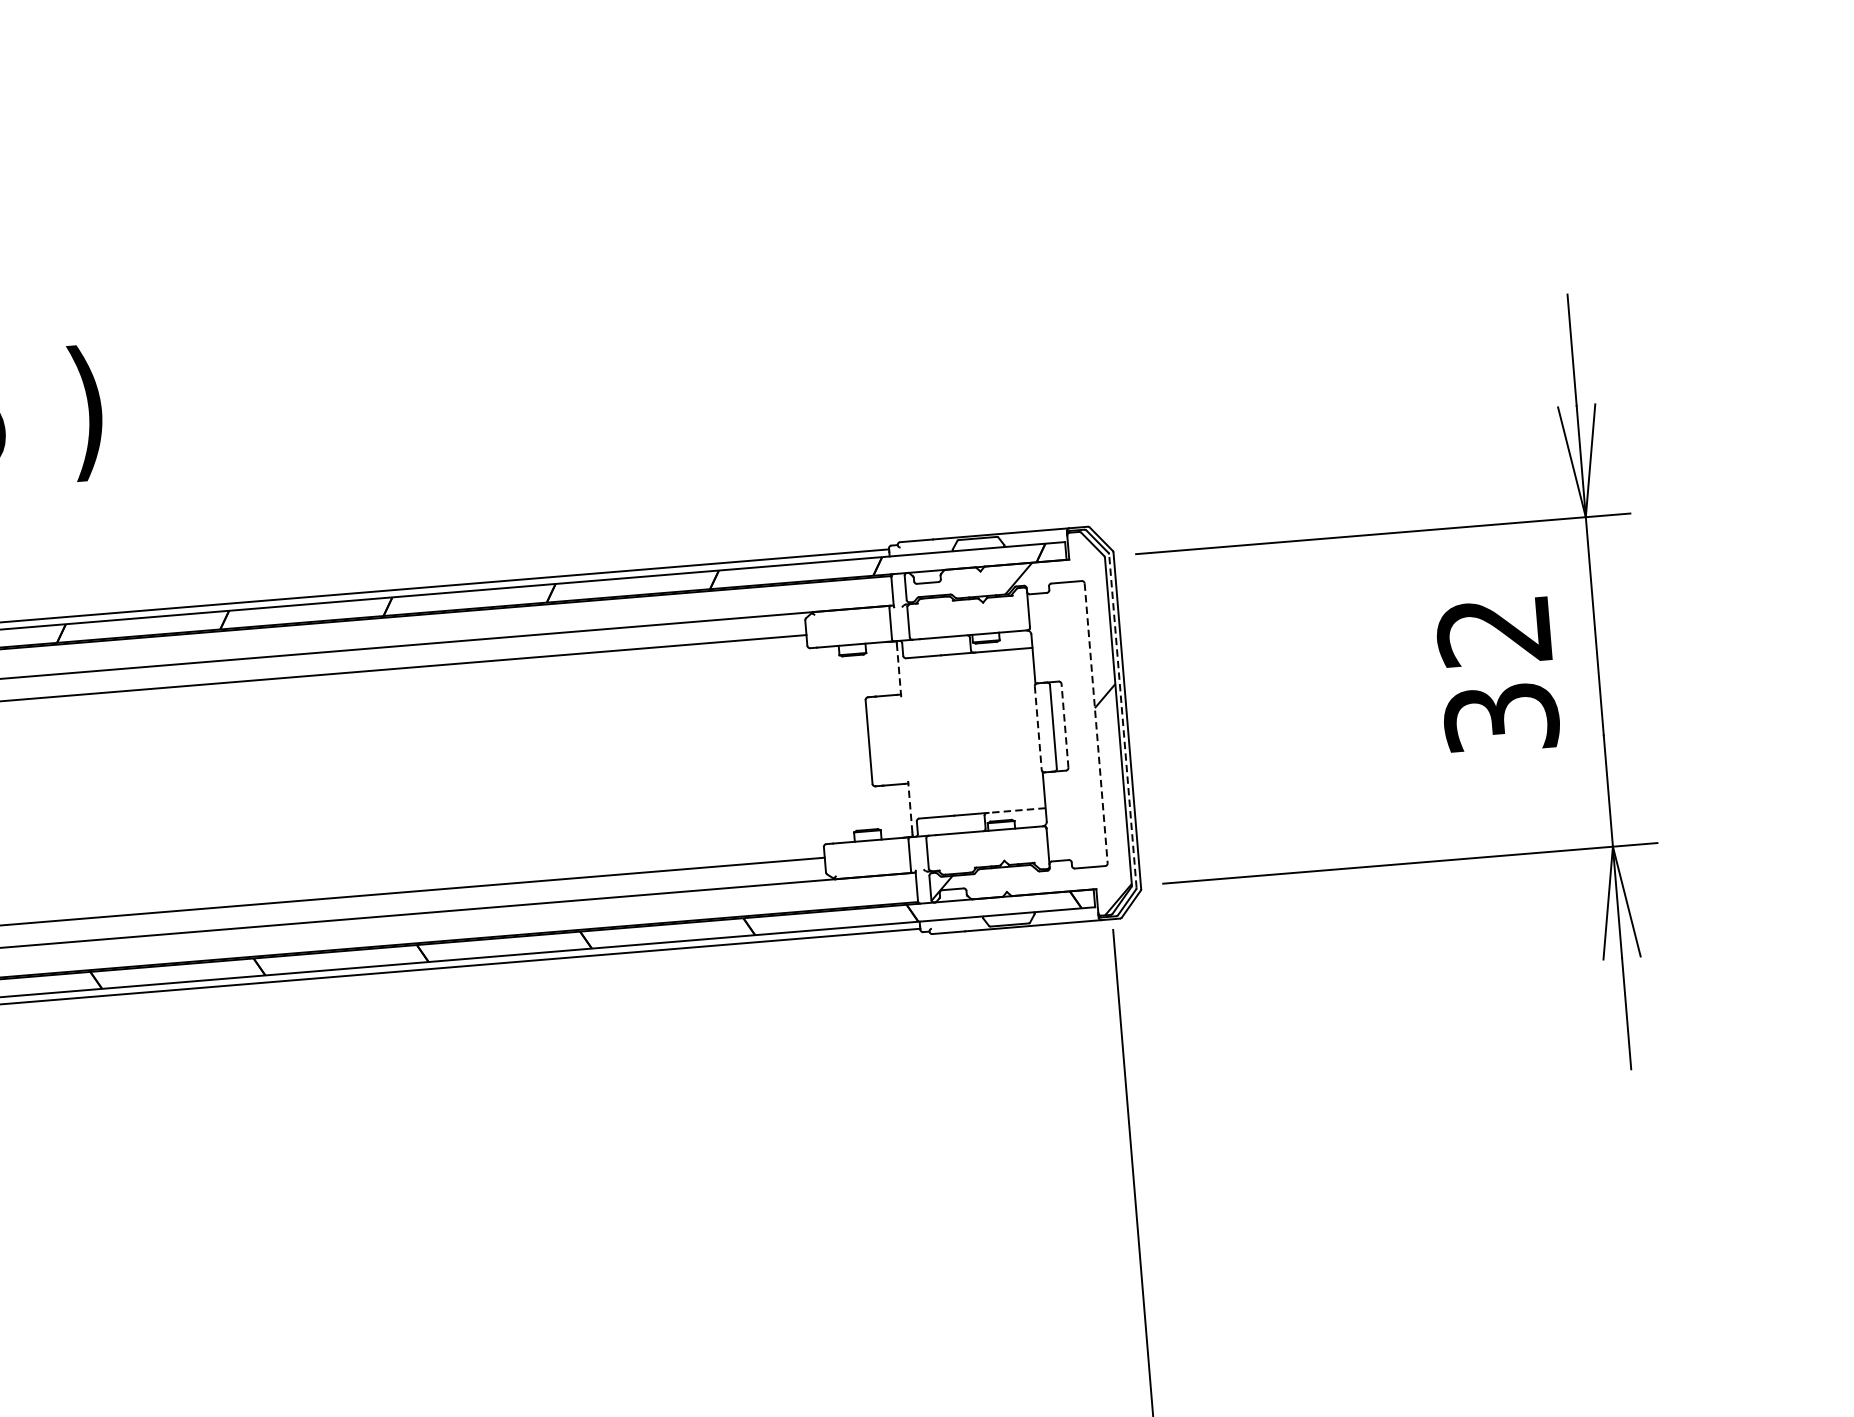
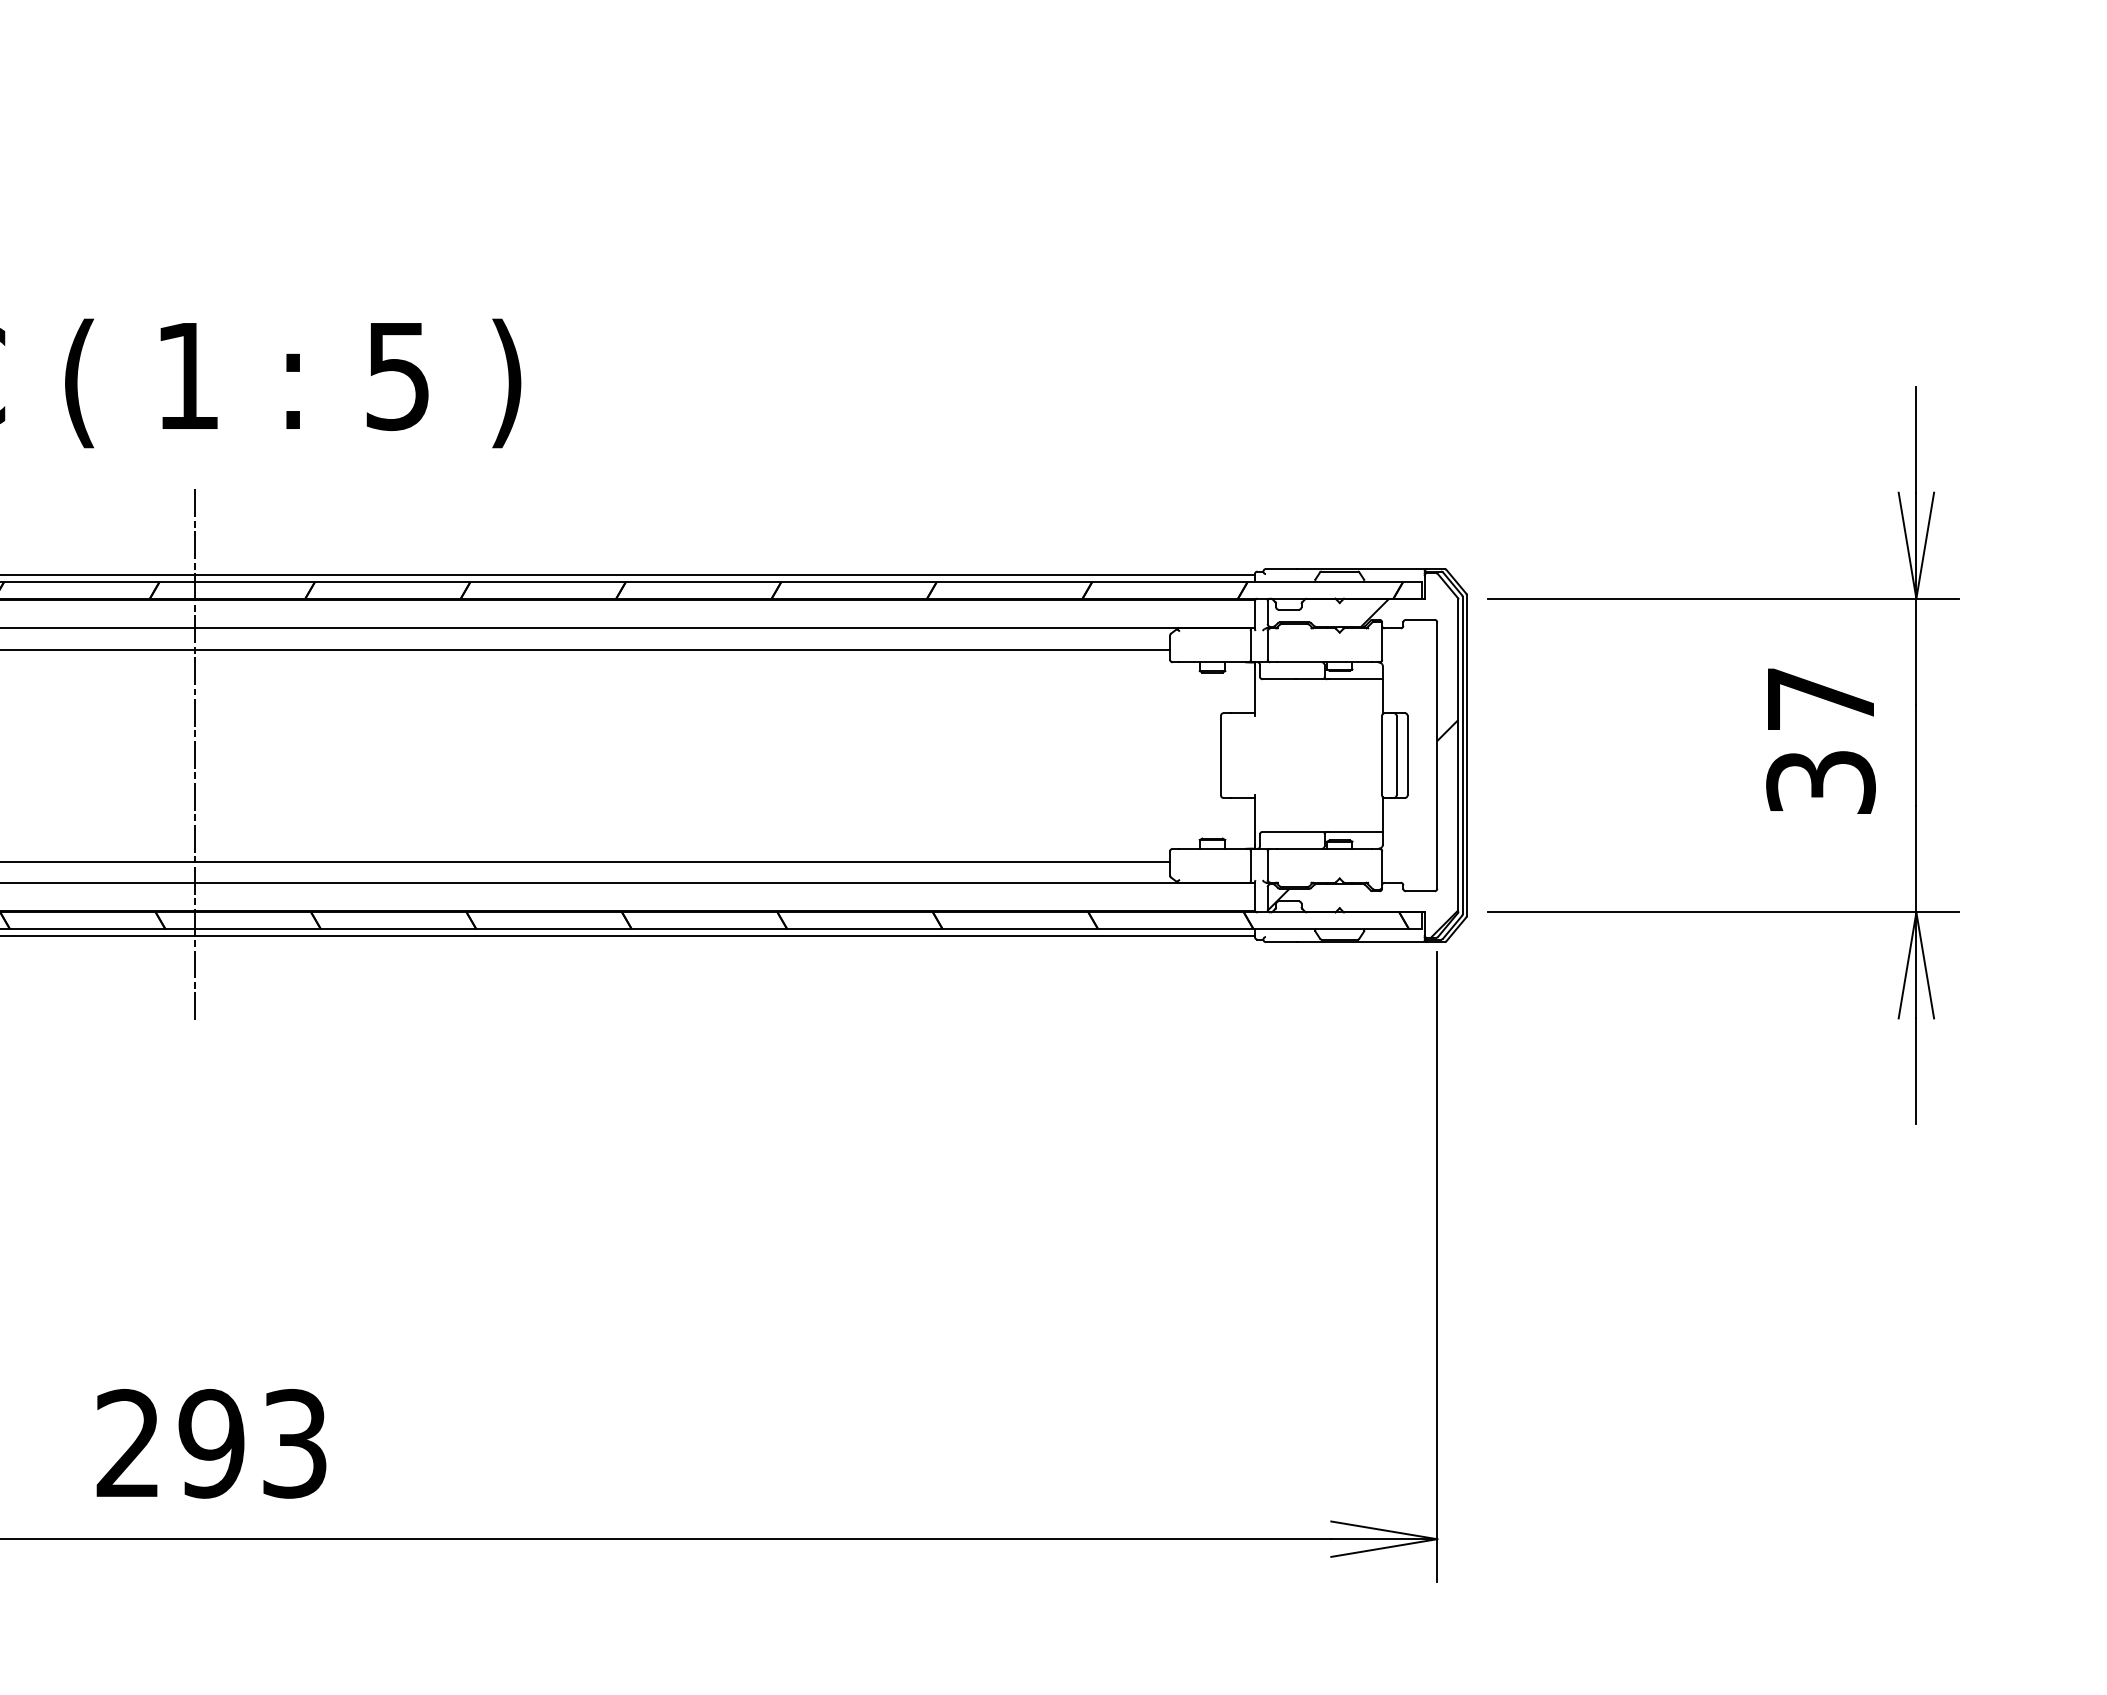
text: (1492, 631) -> (1819, 699), 32 -> 37
line: (898, 671) -> (1254, 691), dashed -> solid
line: (1122, 721) -> (1462, 755), dashed -> solid
line: (1096, 724) -> (1437, 756), dashed -> solid
line: (1064, 725) -> (1407, 755), dashed -> solid
line: (1038, 727) -> (1382, 755), dashed -> solid
line: (909, 807) -> (1254, 820), dashed -> solid
line: (1016, 810) -> (1355, 831), dashed -> solid

